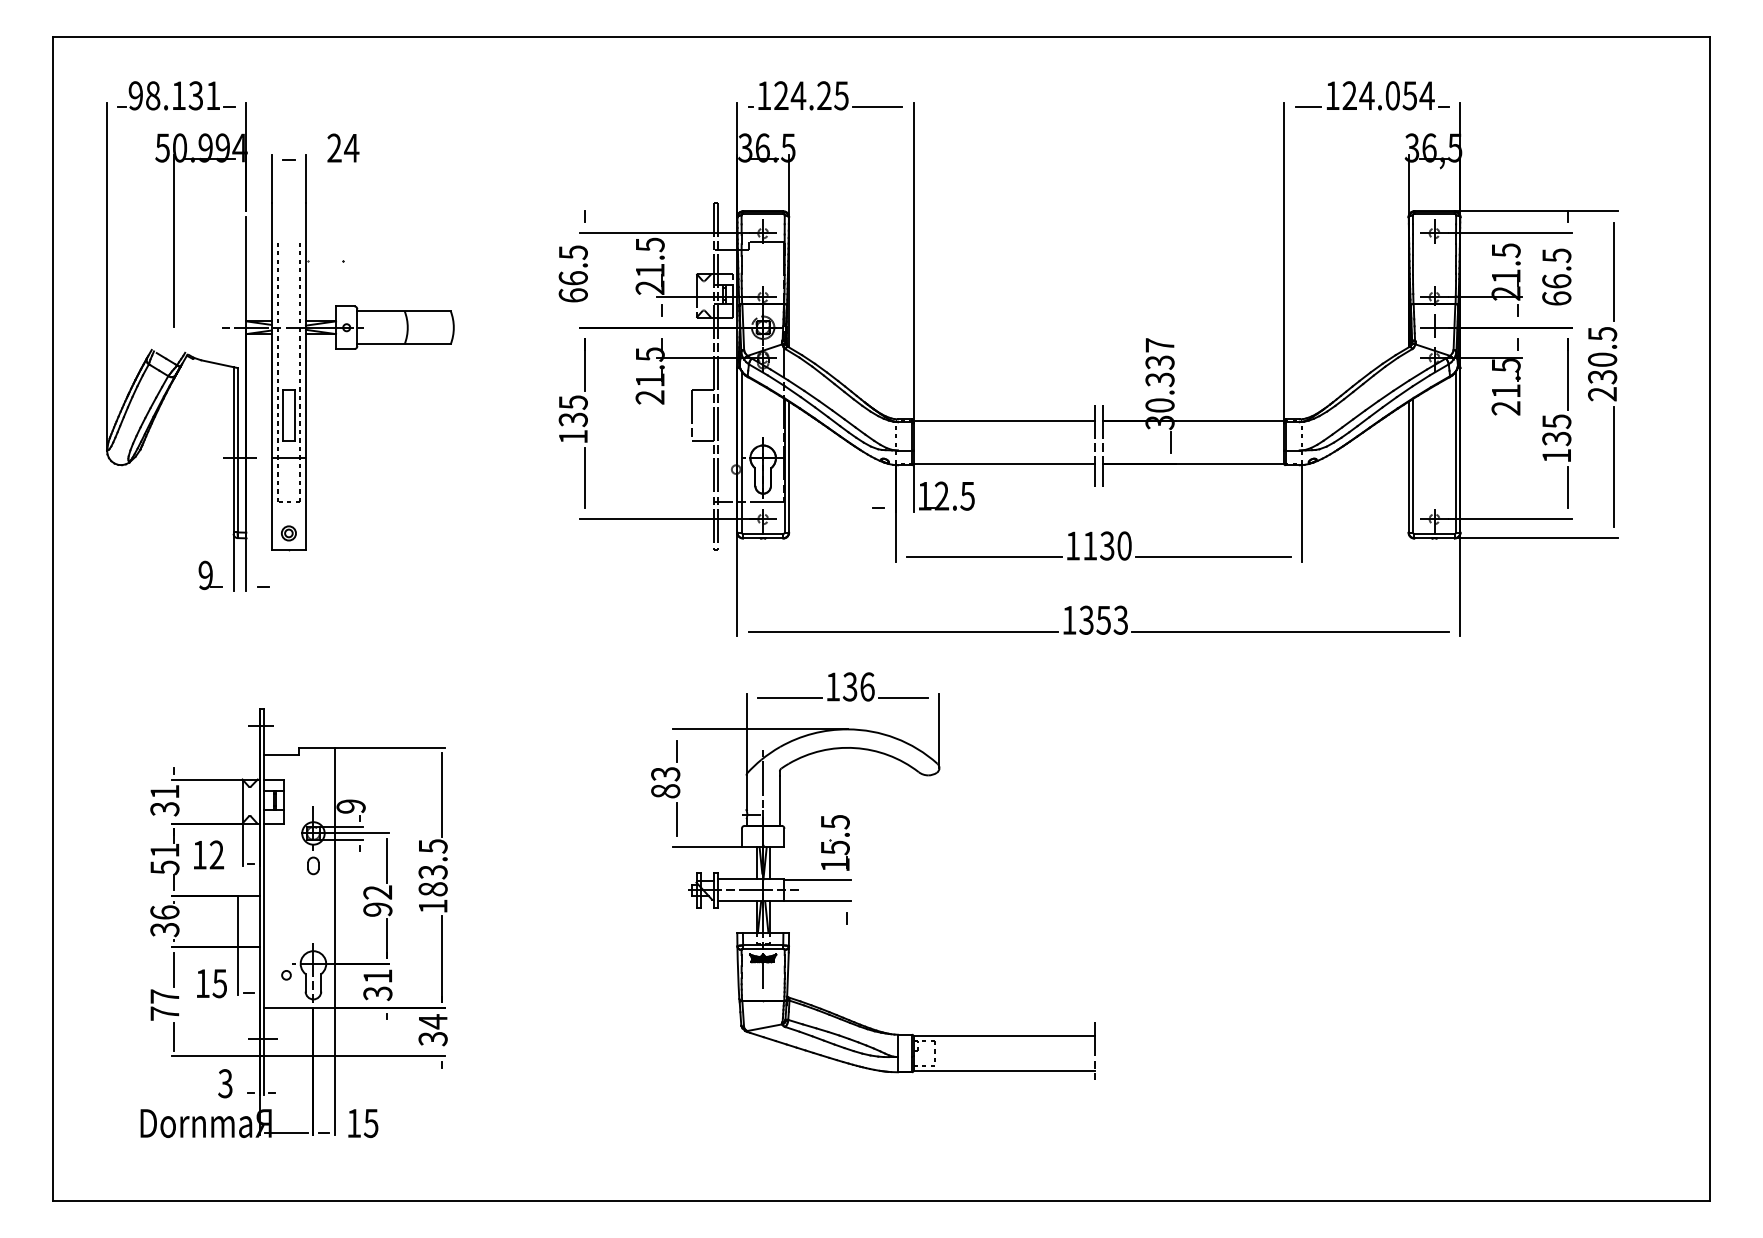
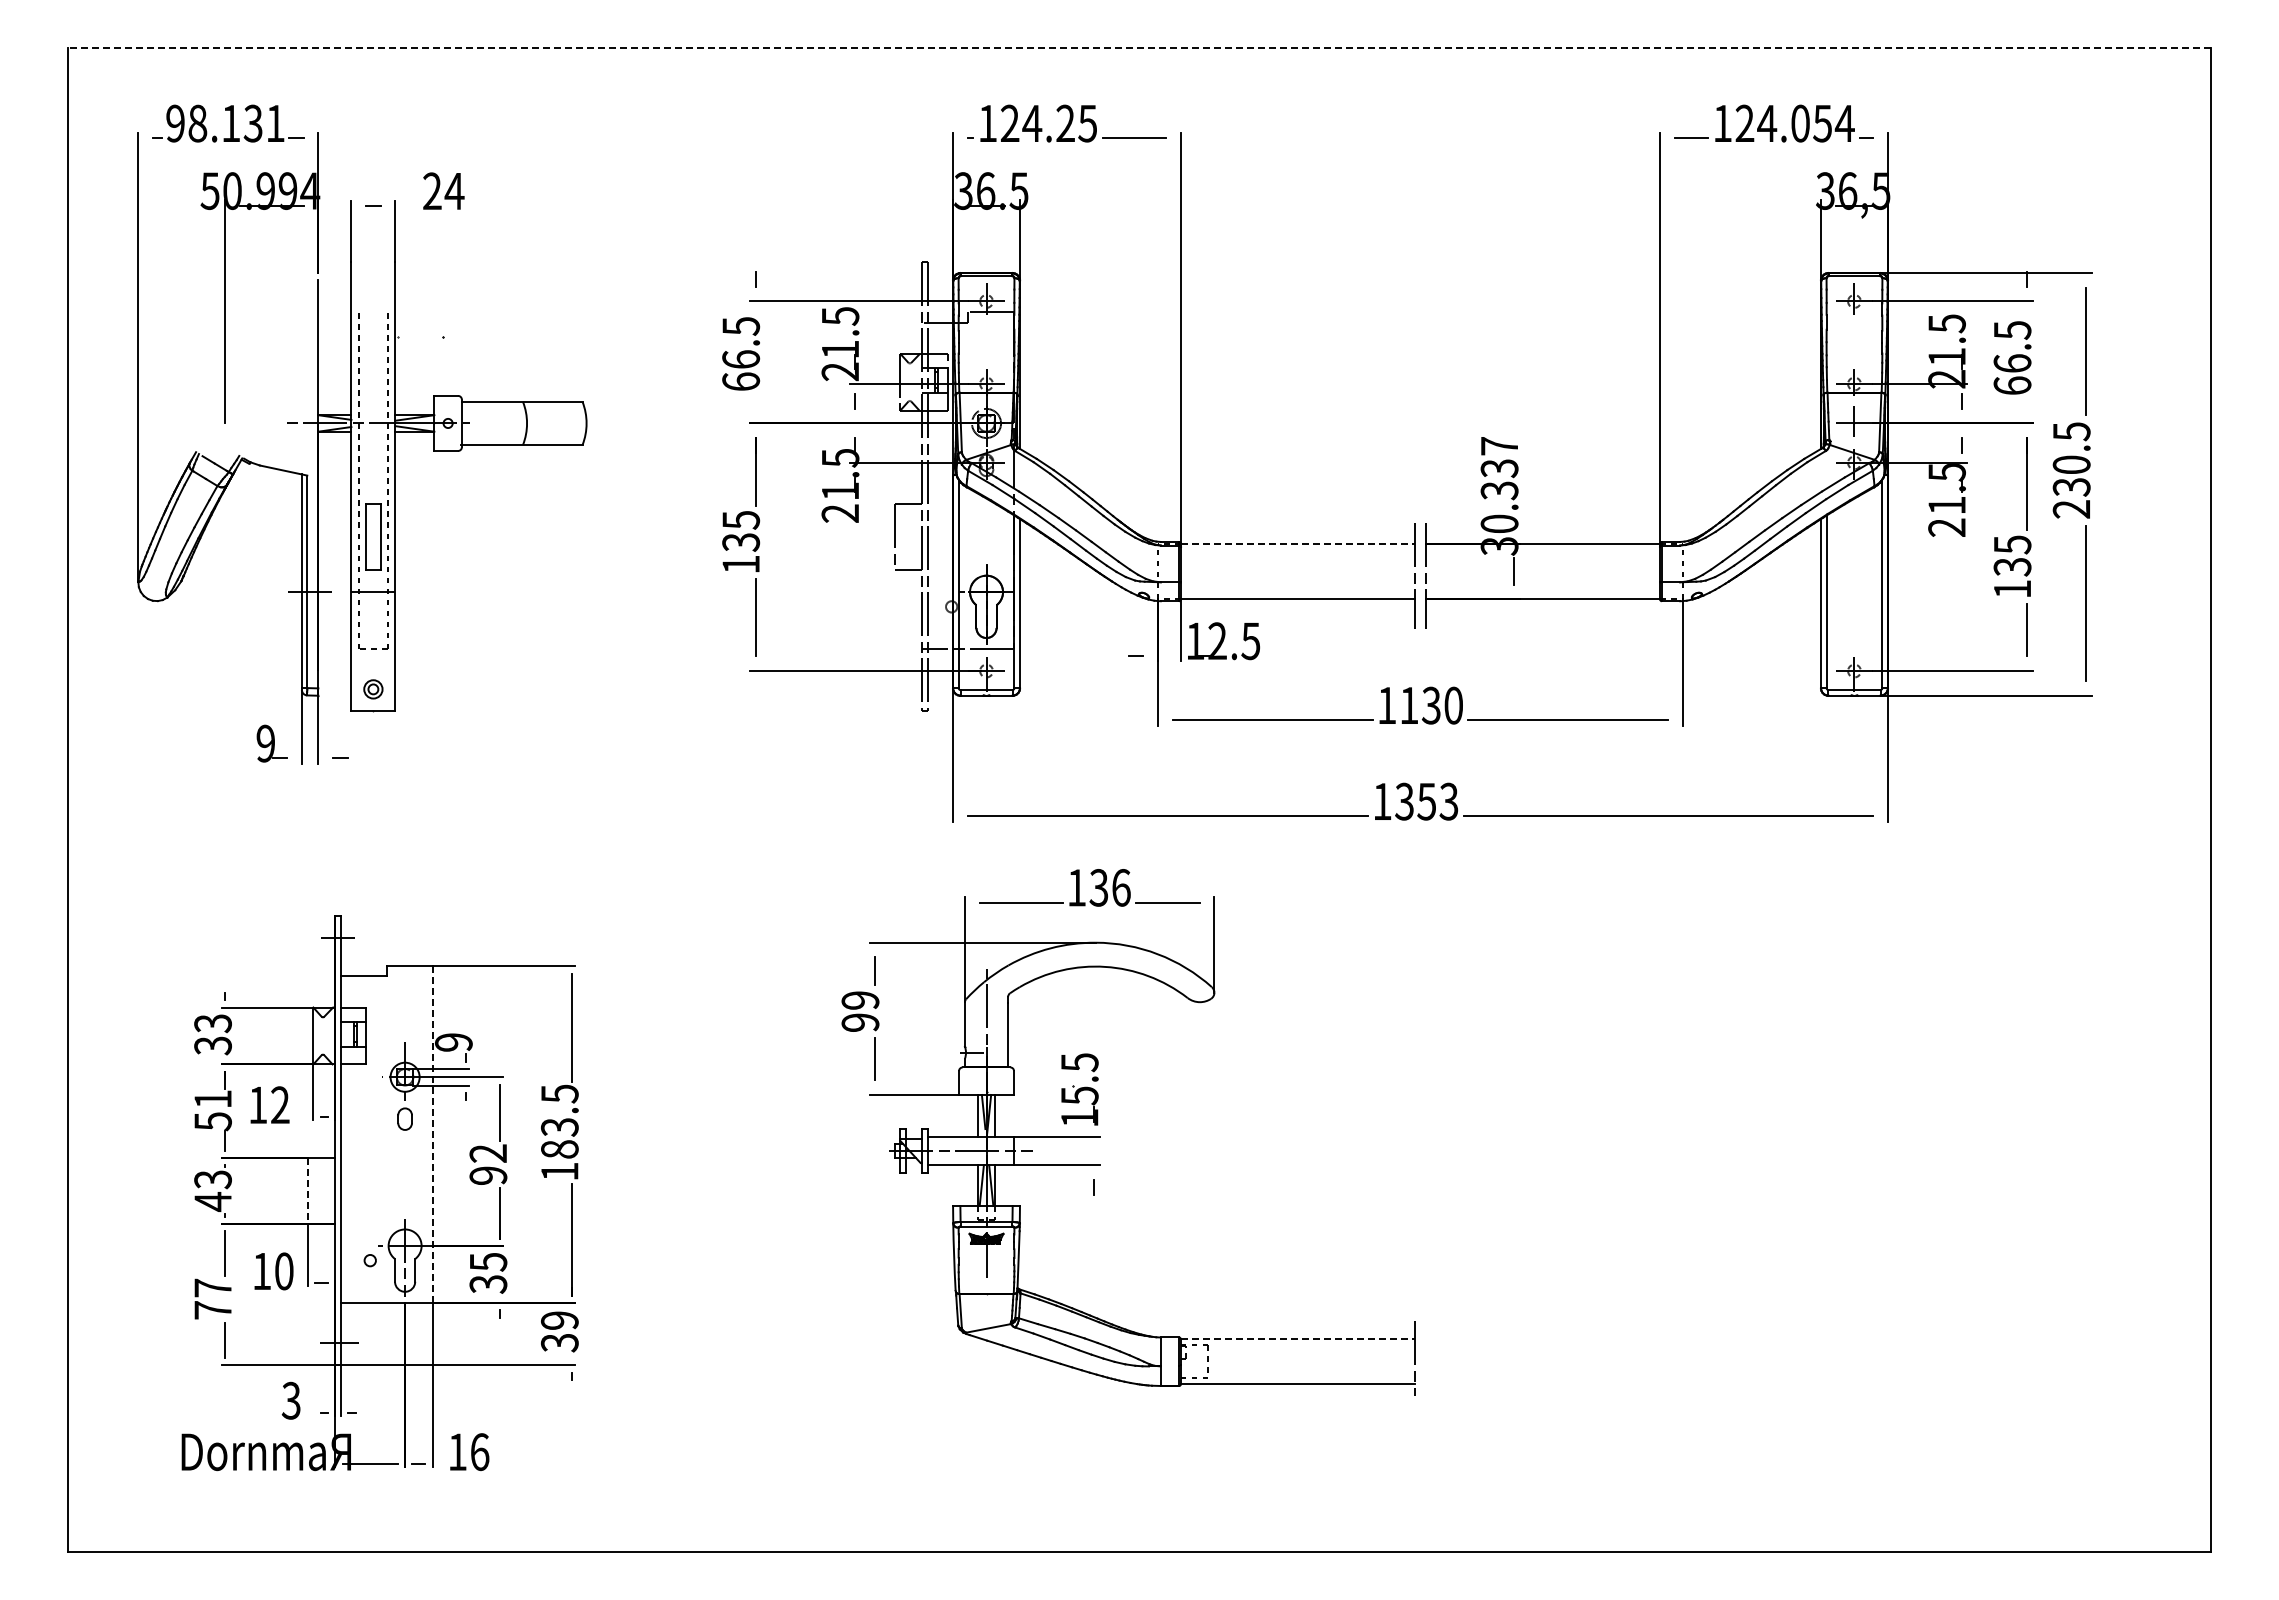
line: (881, 37) -> (1139, 48), solid -> dashed
line: (1004, 420) -> (1298, 543), solid -> dashed
text: (665, 782) -> (860, 1011), 83 -> 99
text: (164, 791) -> (212, 1023), 31 -> 33
line: (334, 878) -> (432, 1135), solid -> dashed
text: (164, 921) -> (212, 1190), 36 -> 43
line: (237, 921) -> (307, 1191), solid -> dashed
text: (377, 976) -> (488, 1262), 31 -> 35
text: (219, 983) -> (283, 1271), 15 -> 10
text: (432, 1021) -> (559, 1320), 34 -> 39
line: (1004, 1036) -> (1298, 1339), solid -> dashed
text: (370, 1123) -> (479, 1452), 15 -> 16

